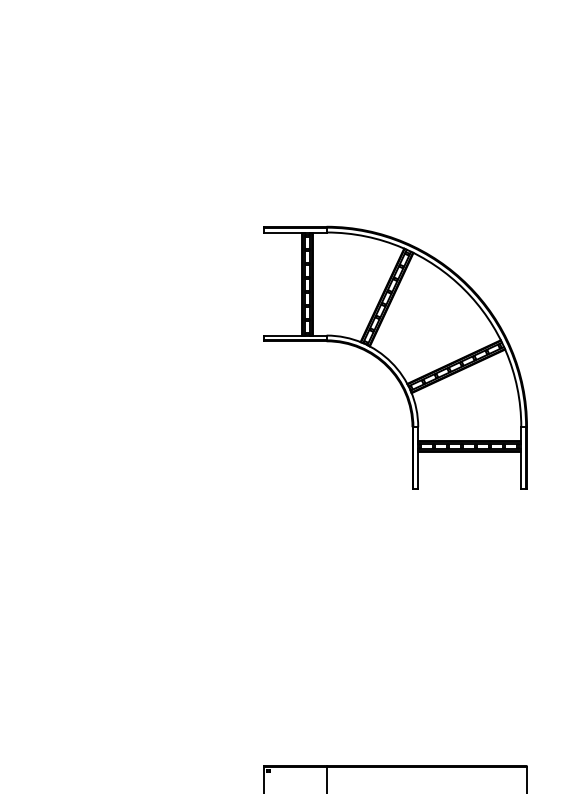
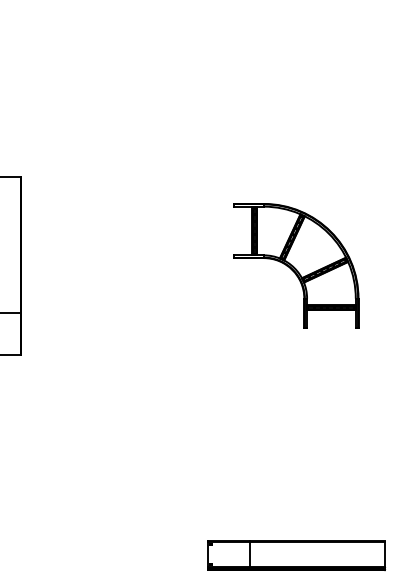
part: (395, 357) -> (296, 265), size x0.7

